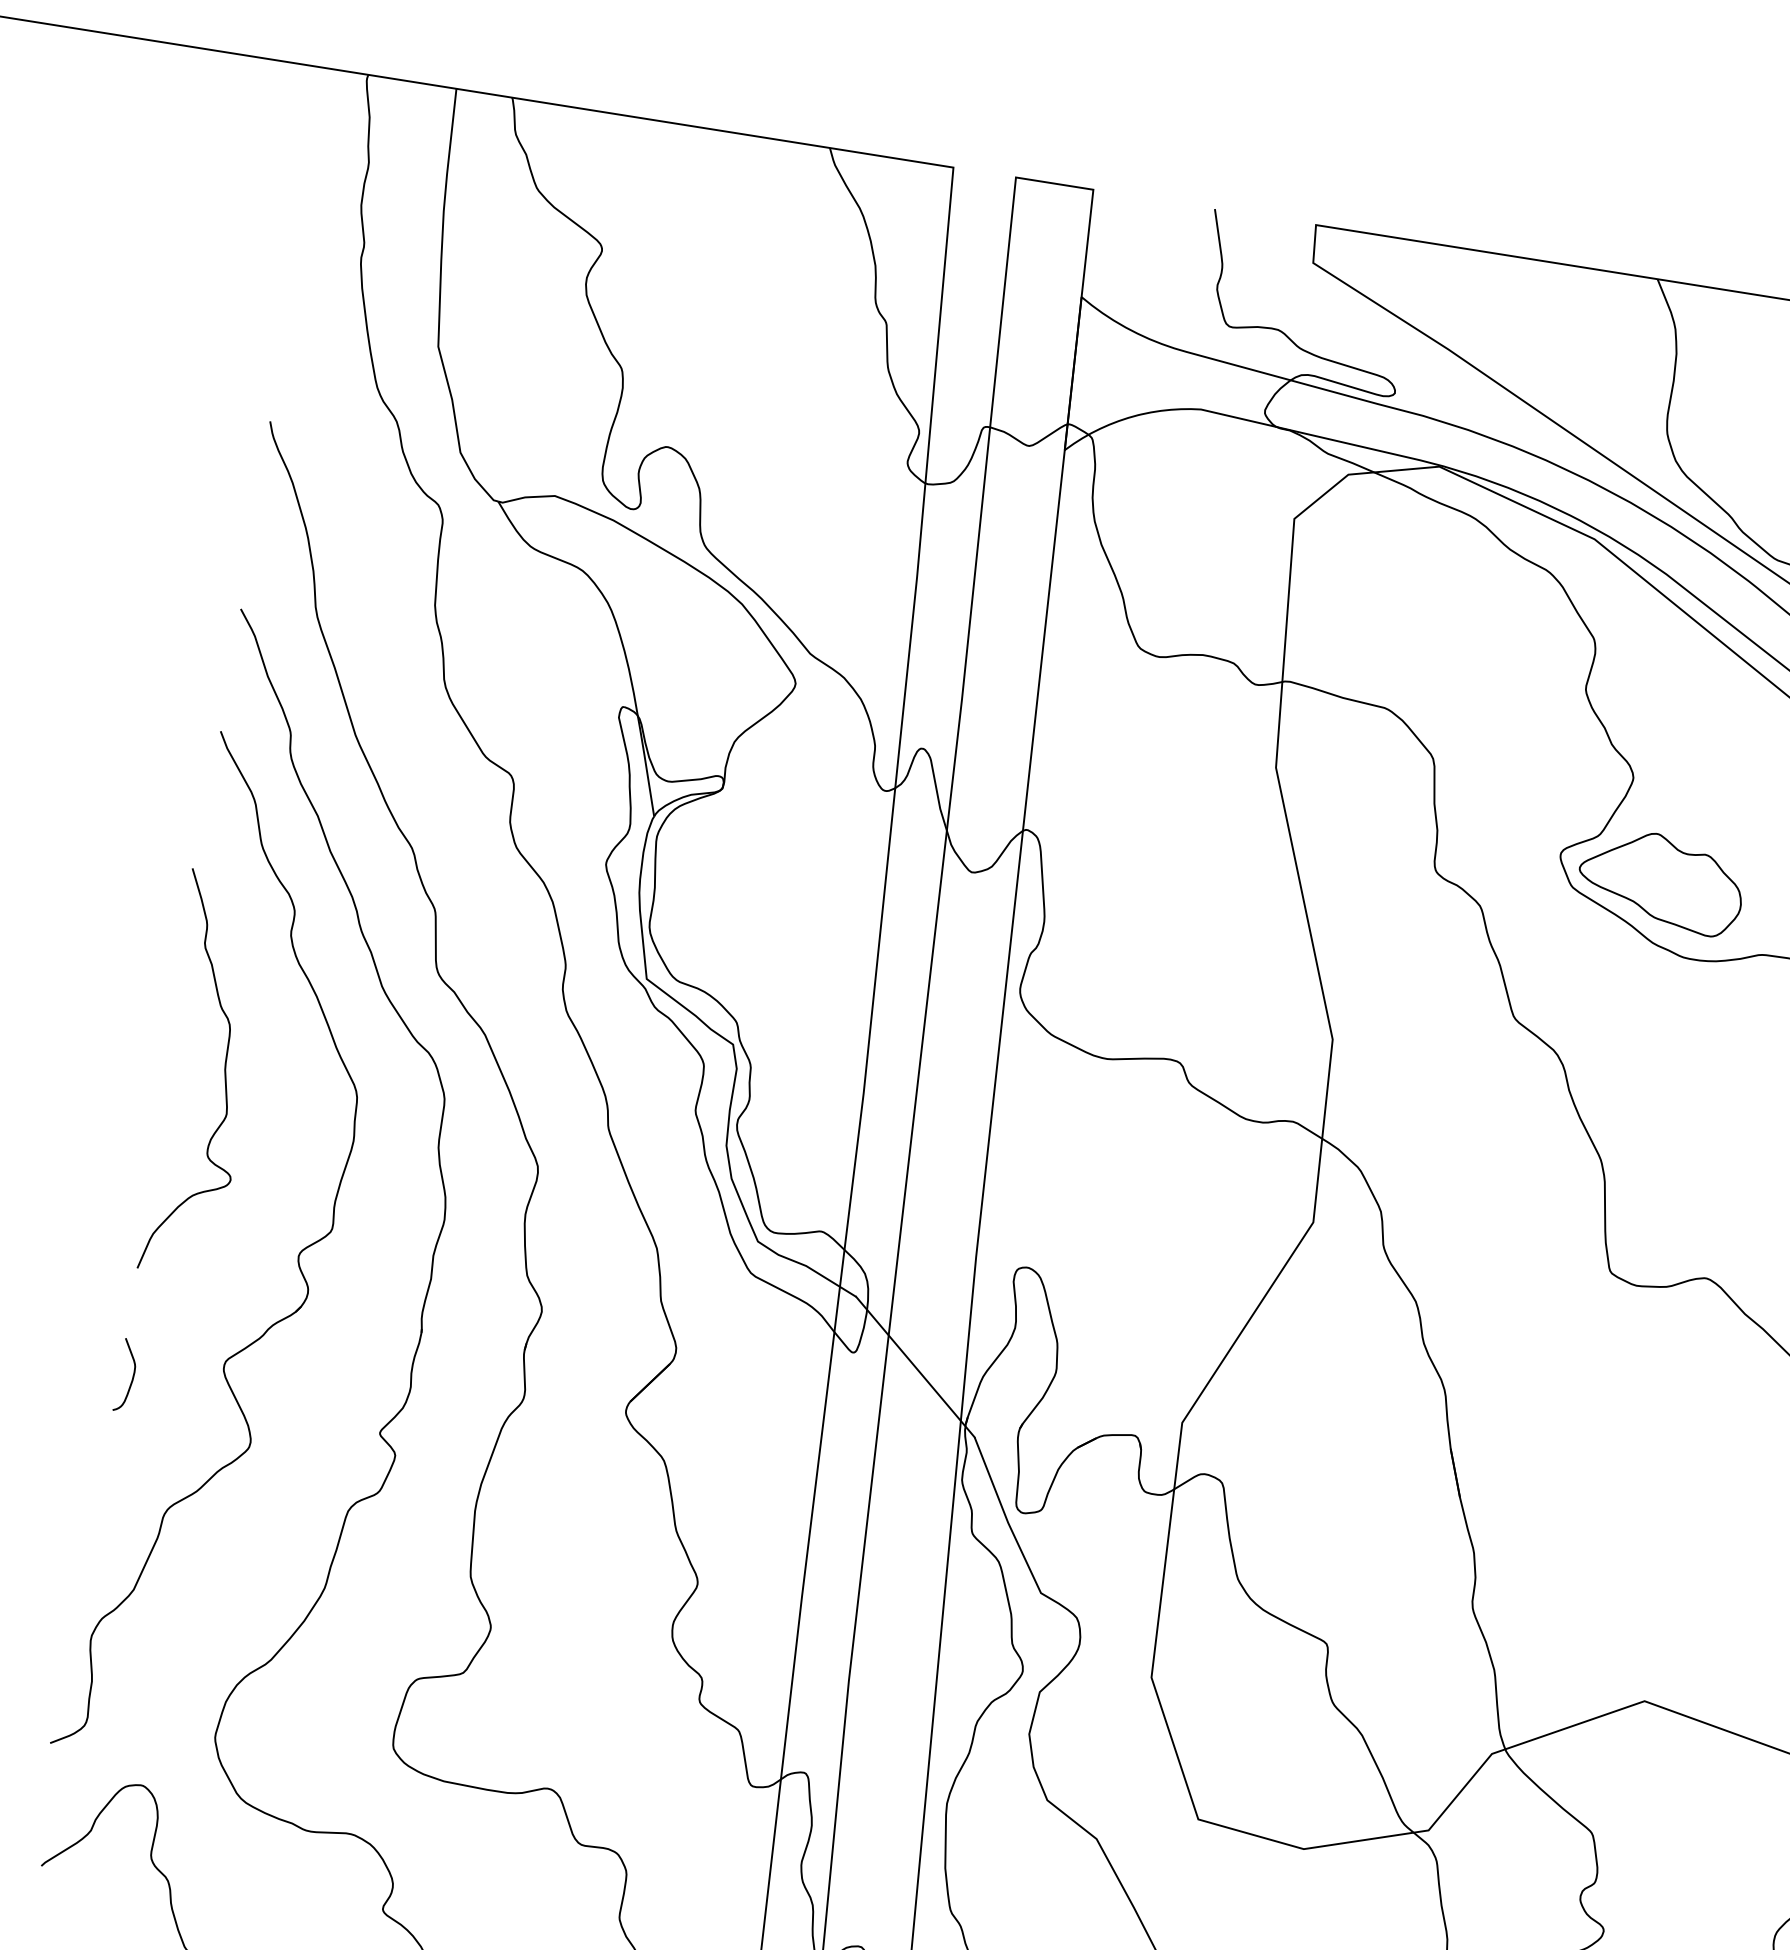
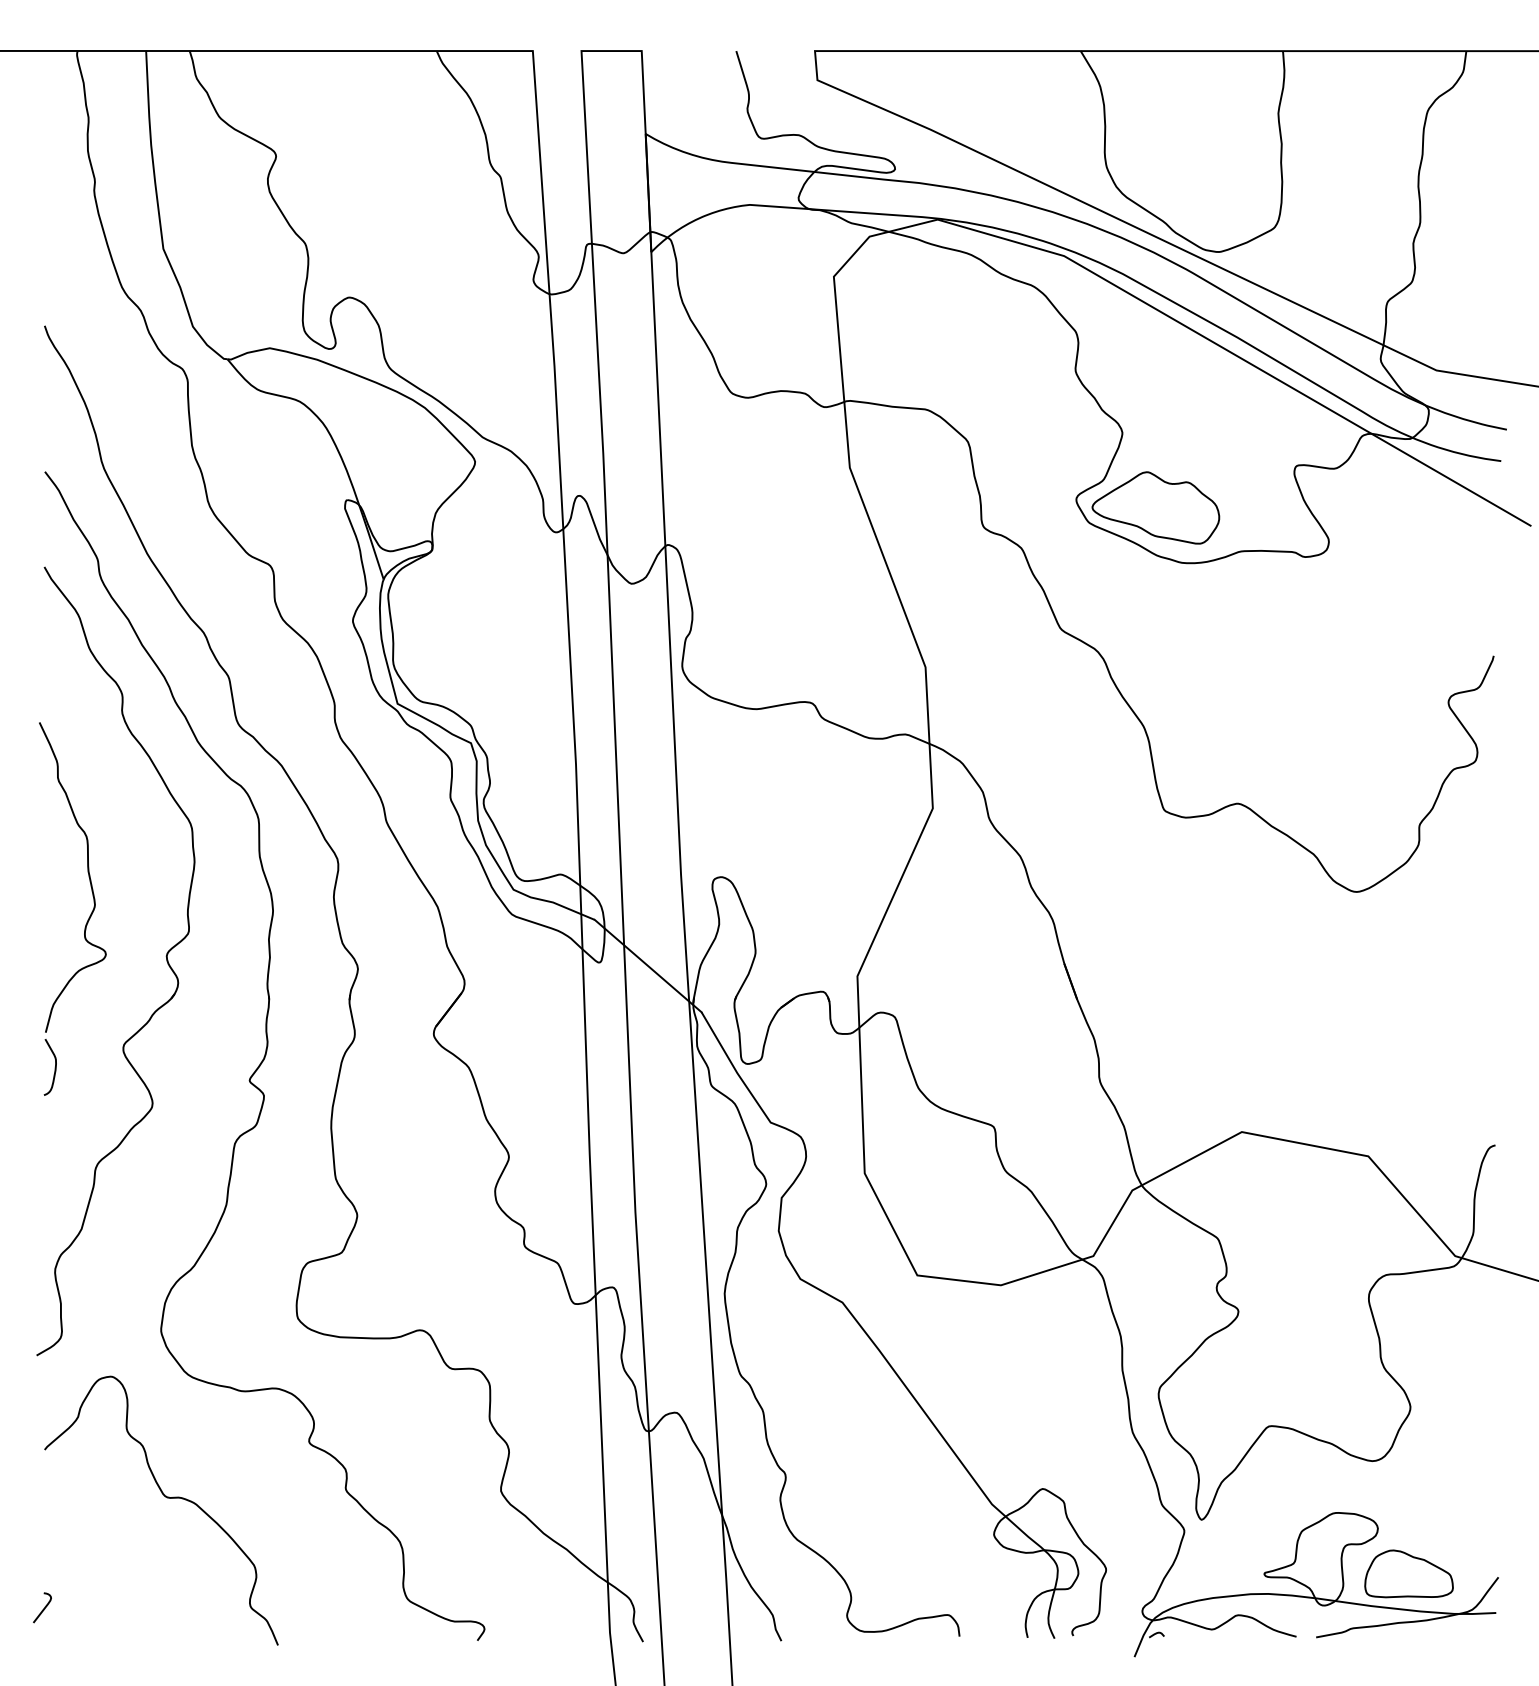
curve: (223, 1070) -> (87, 872), moved

